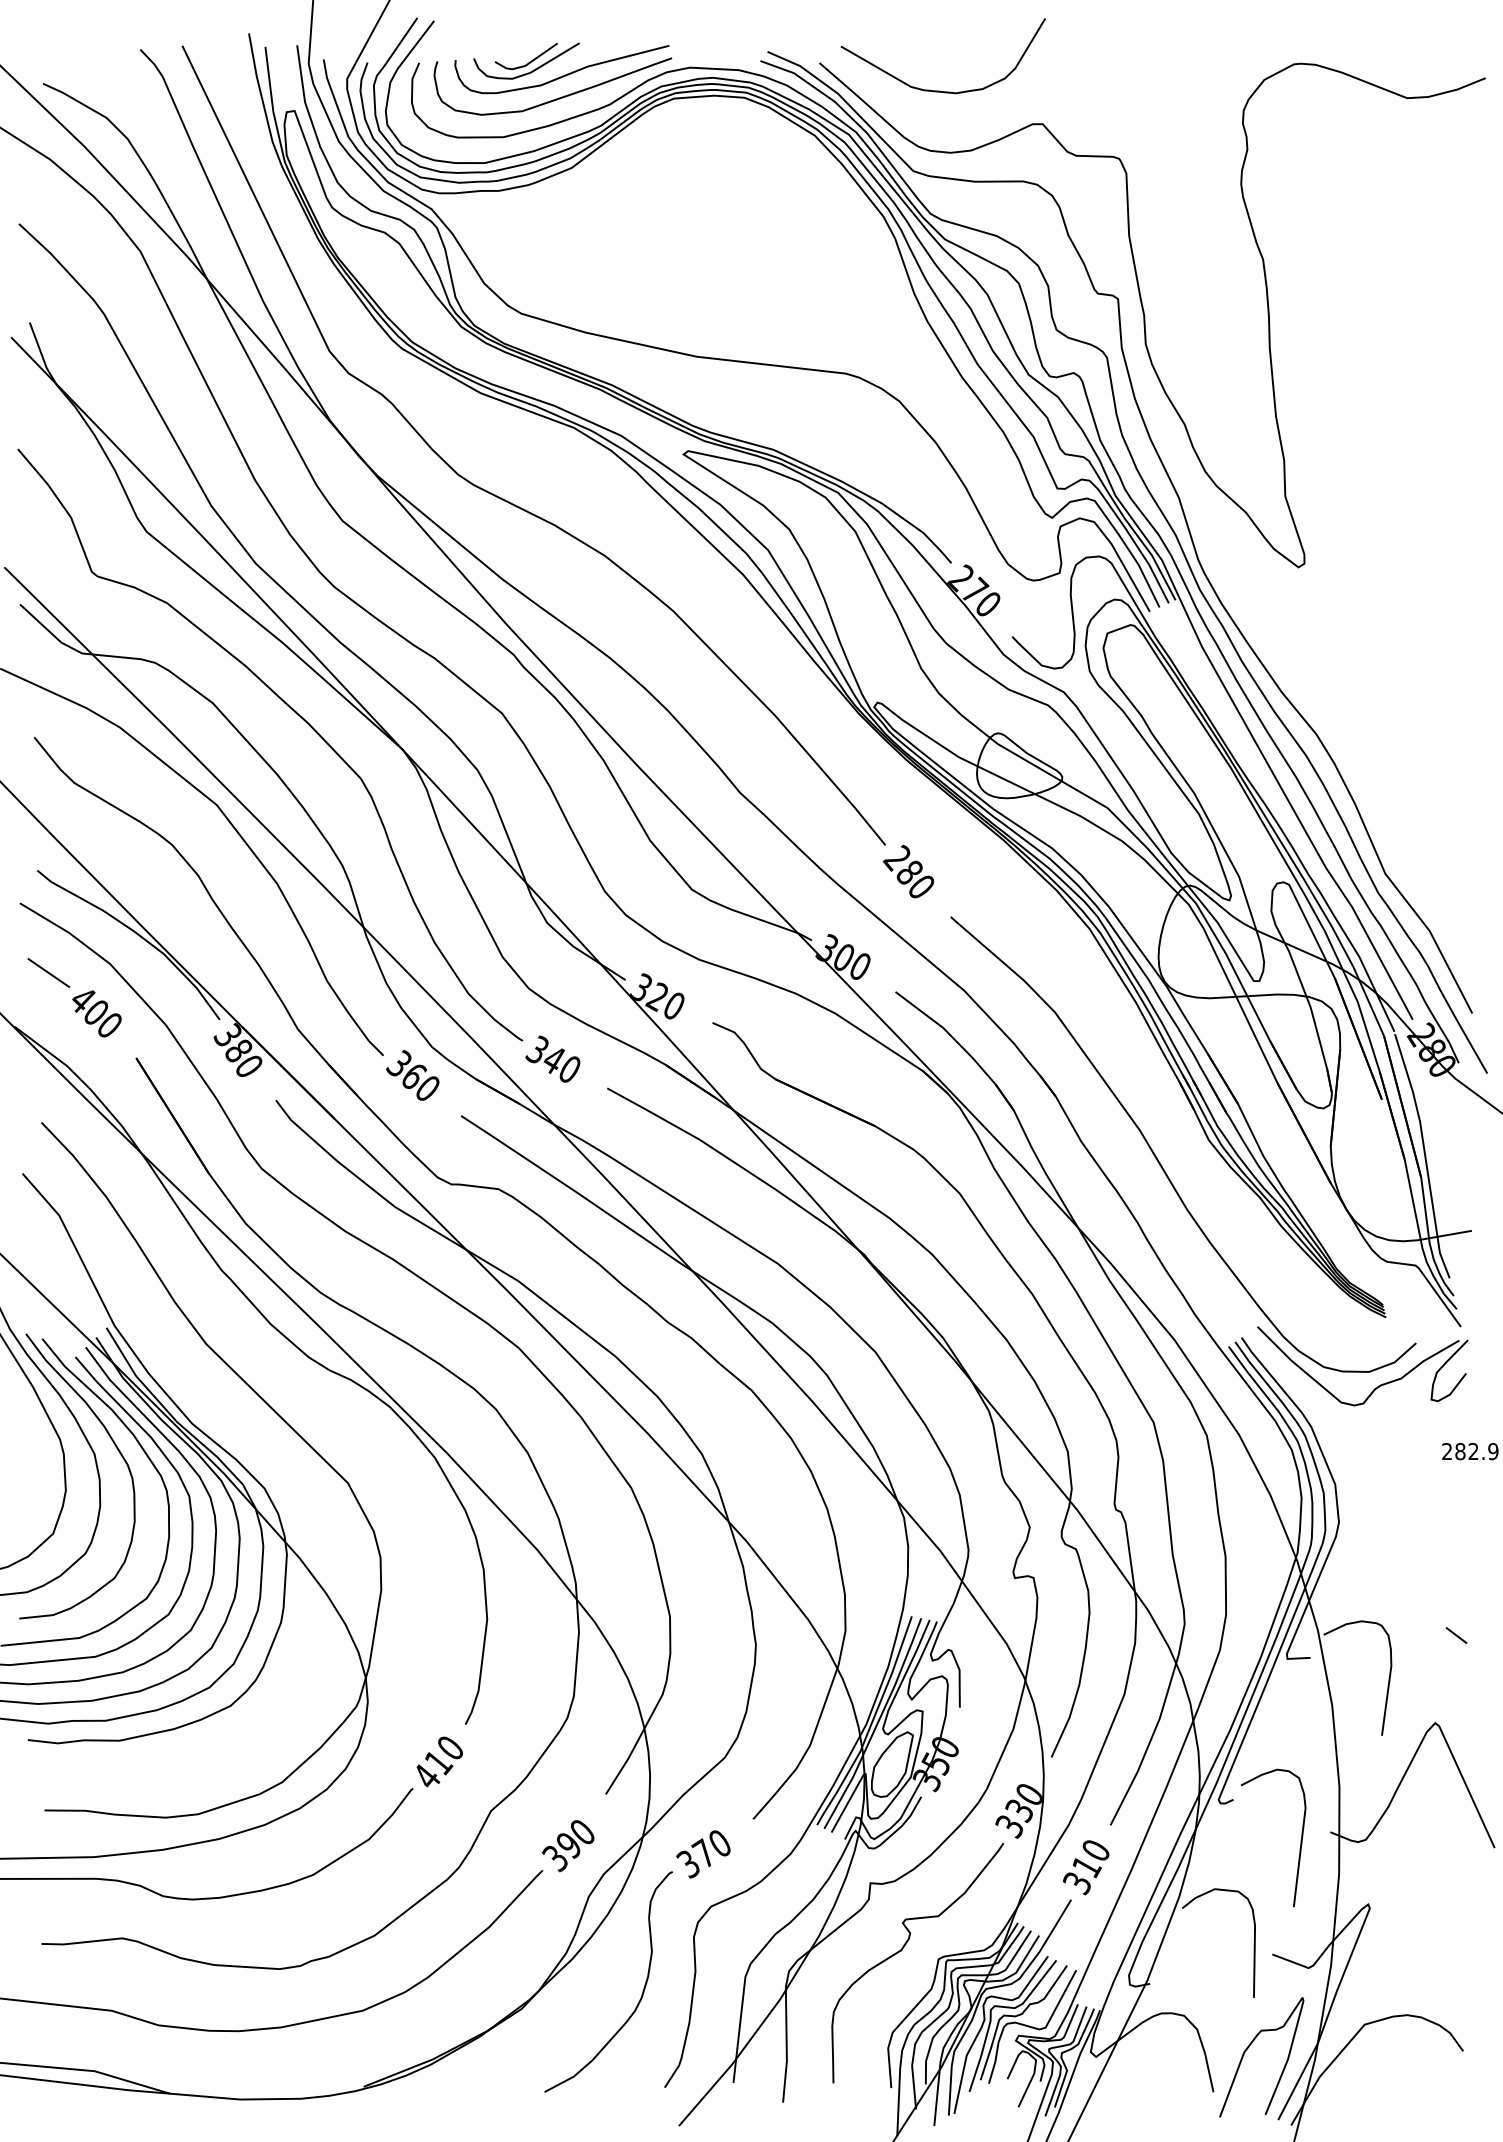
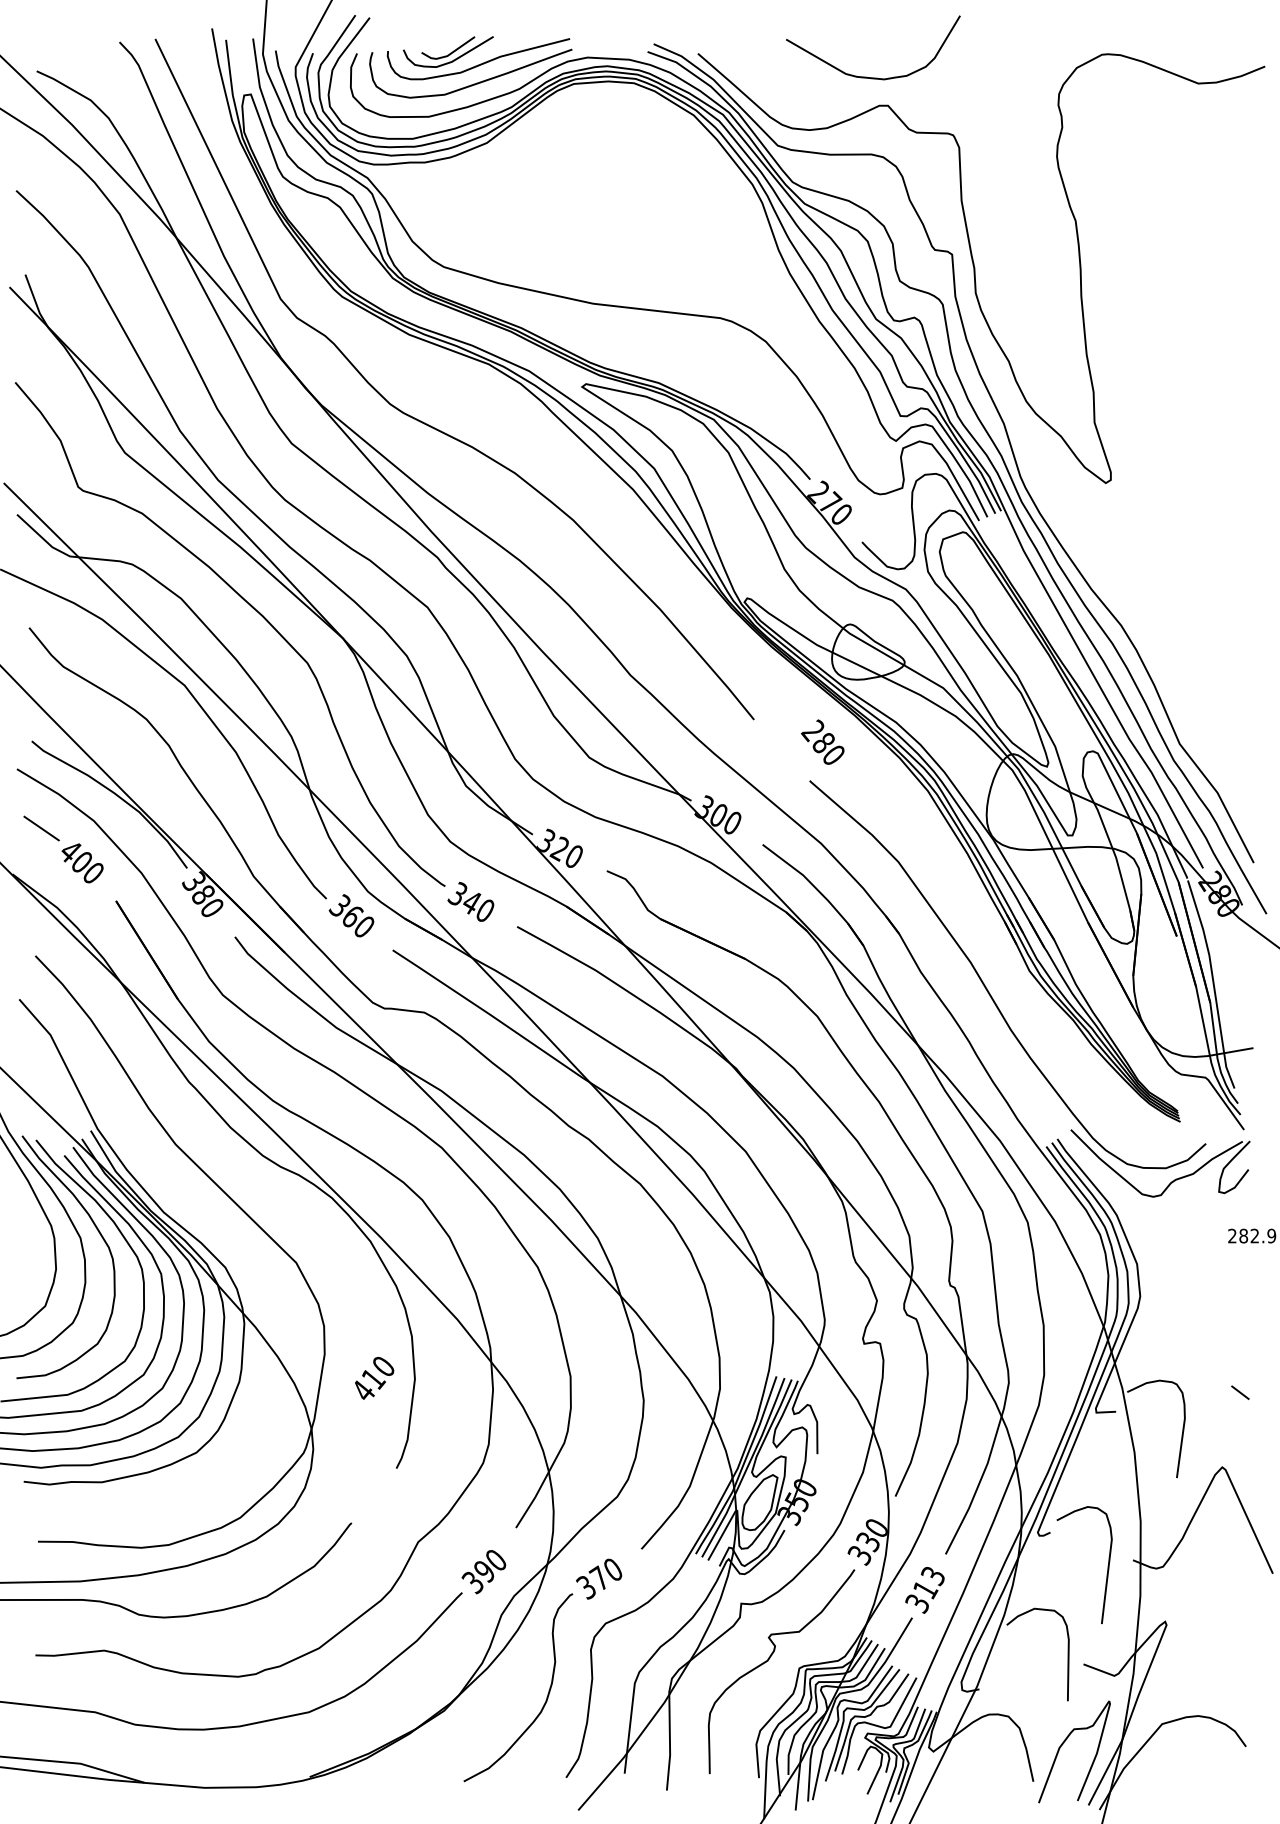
curve: (936, 89) -> (867, 76), moved
text: (908, 870) -> (822, 741), moved
text: (439, 1760) -> (374, 1377), moved
text: (1094, 1851) -> (932, 1576), 310 -> 313

